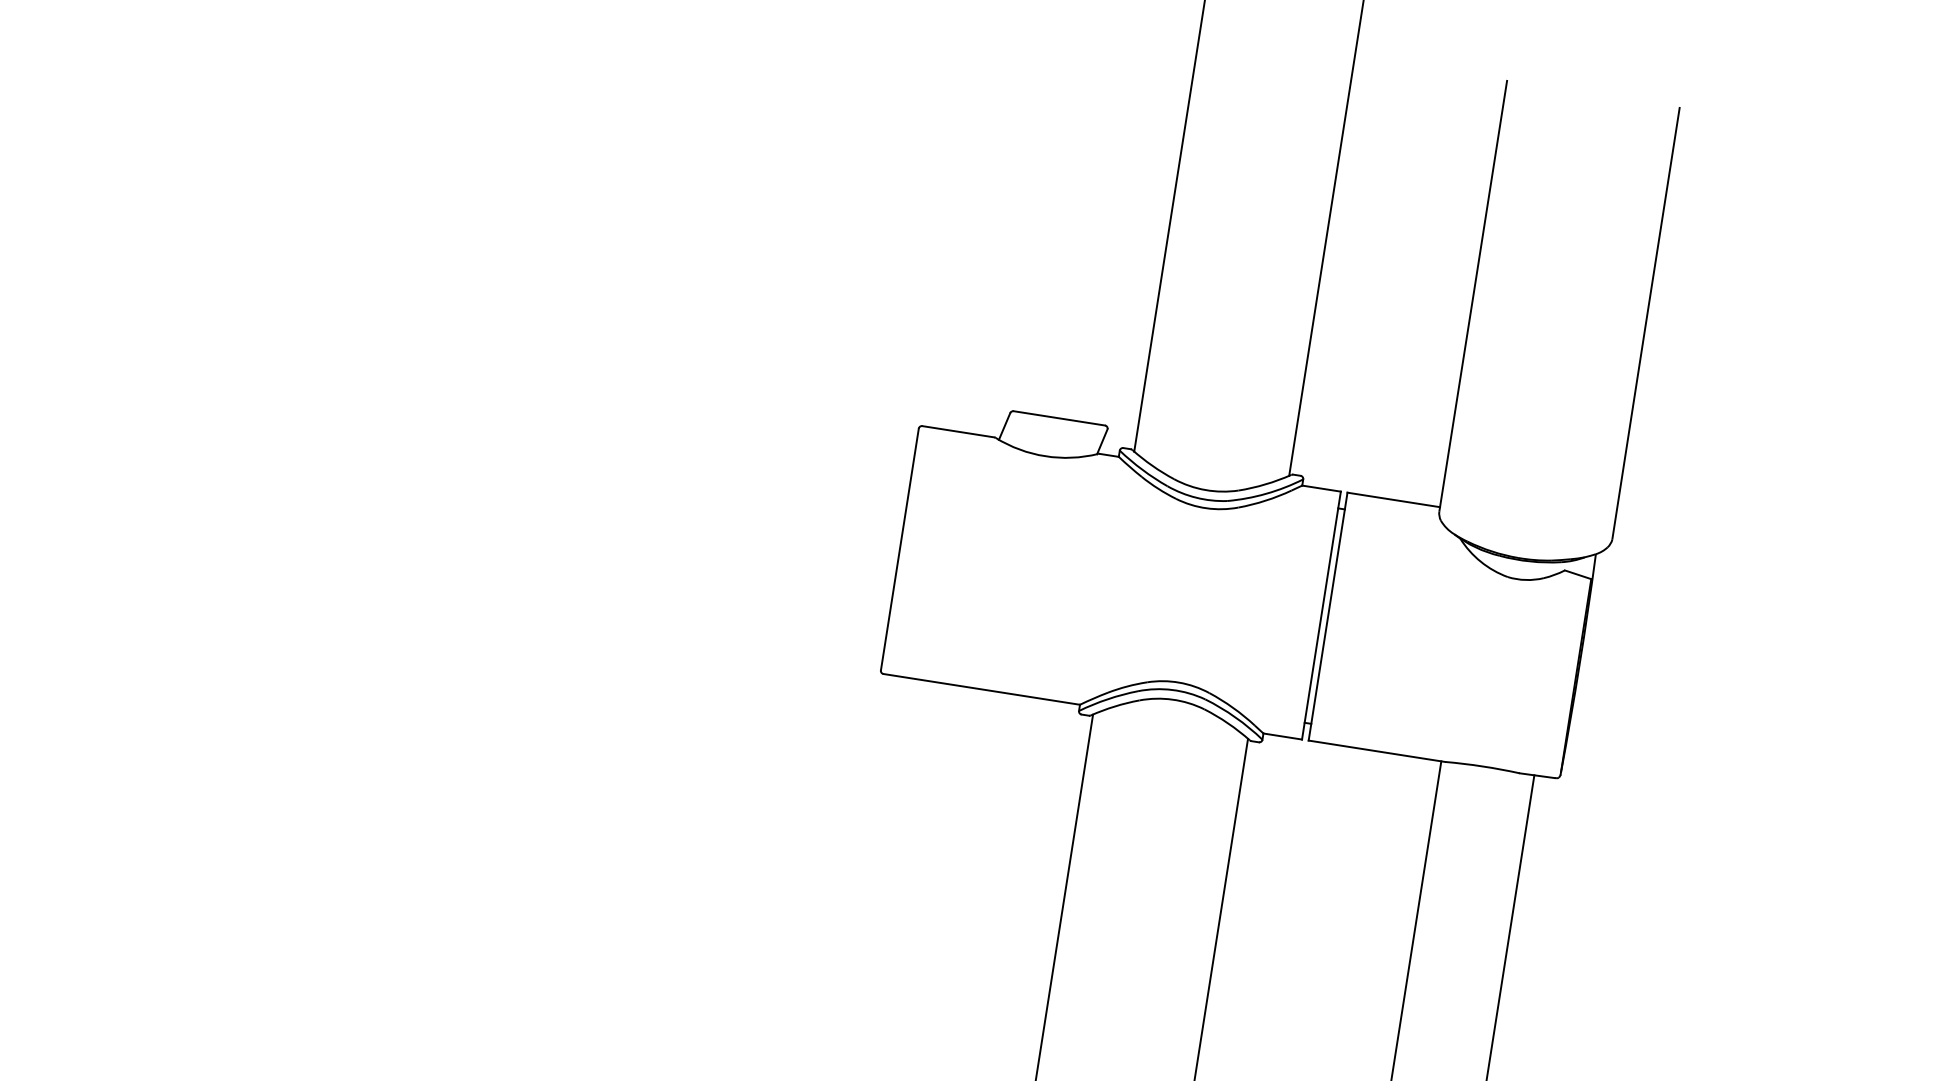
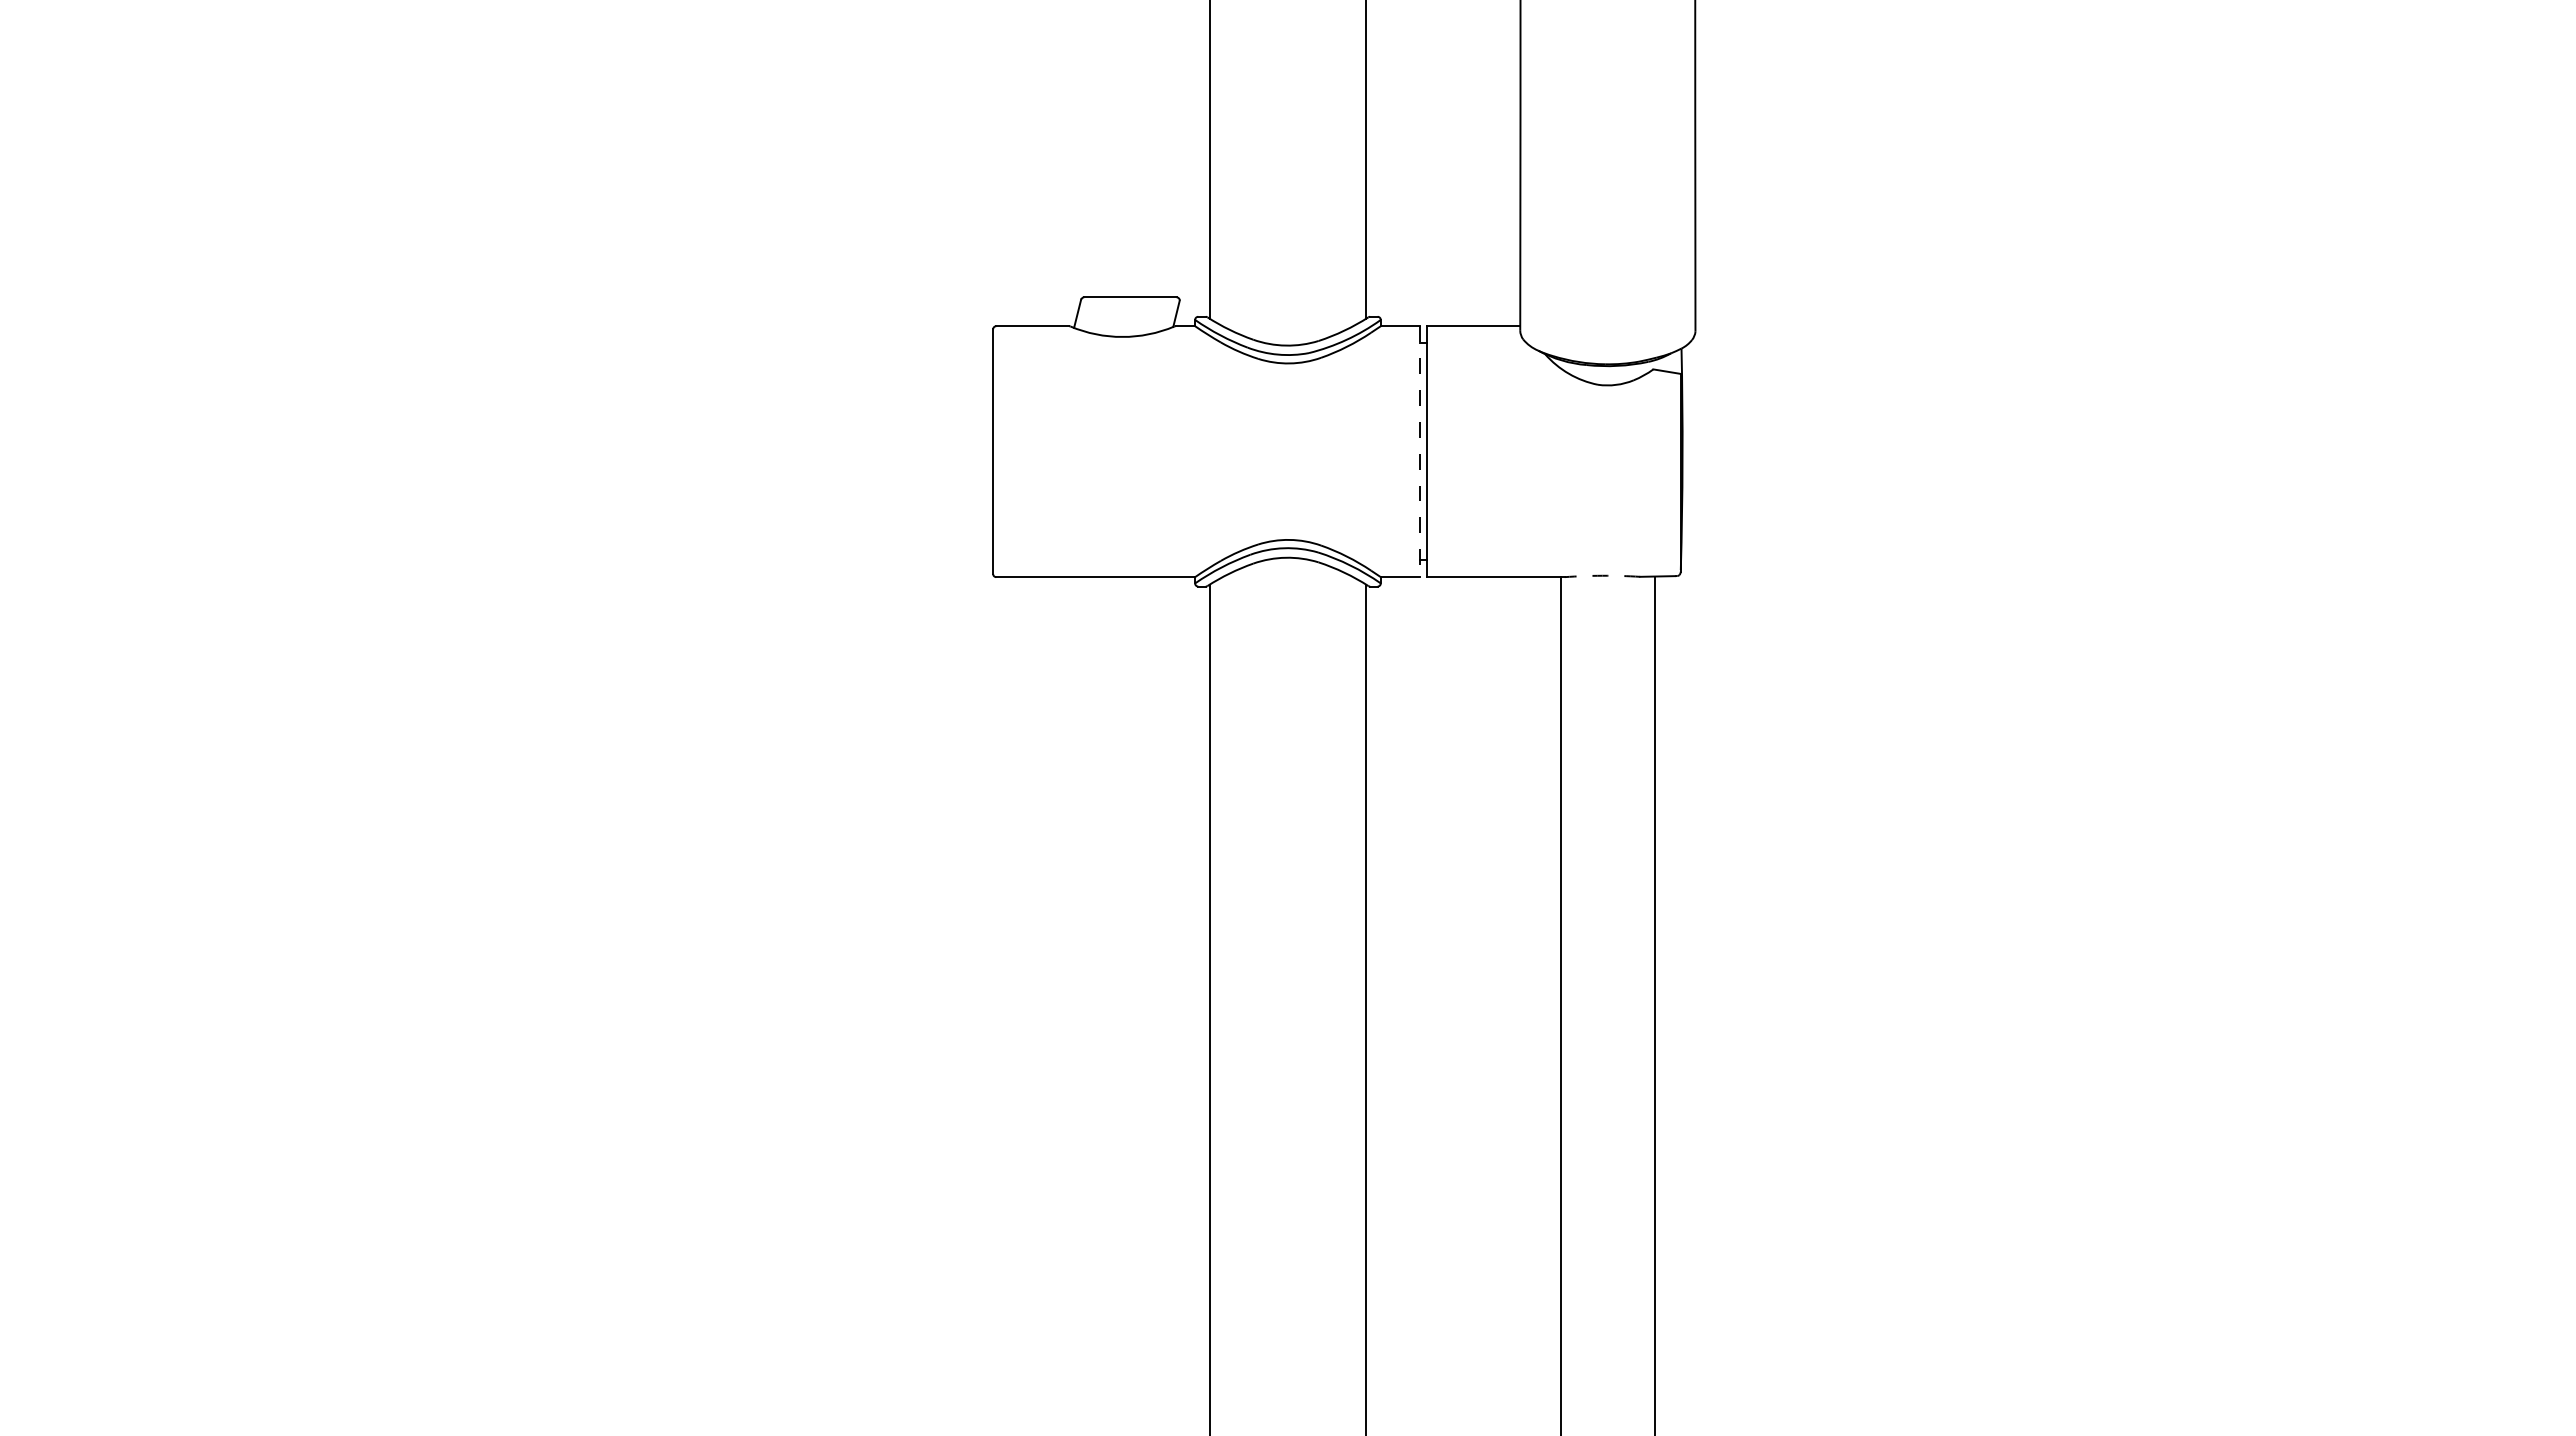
line: (1320, 616) -> (1419, 452), solid -> dashed
arc: (1482, 766) -> (1602, 575), solid -> dashed

